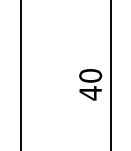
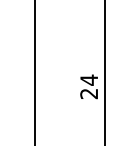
text: (91, 83) -> (89, 86), 40 -> 24

